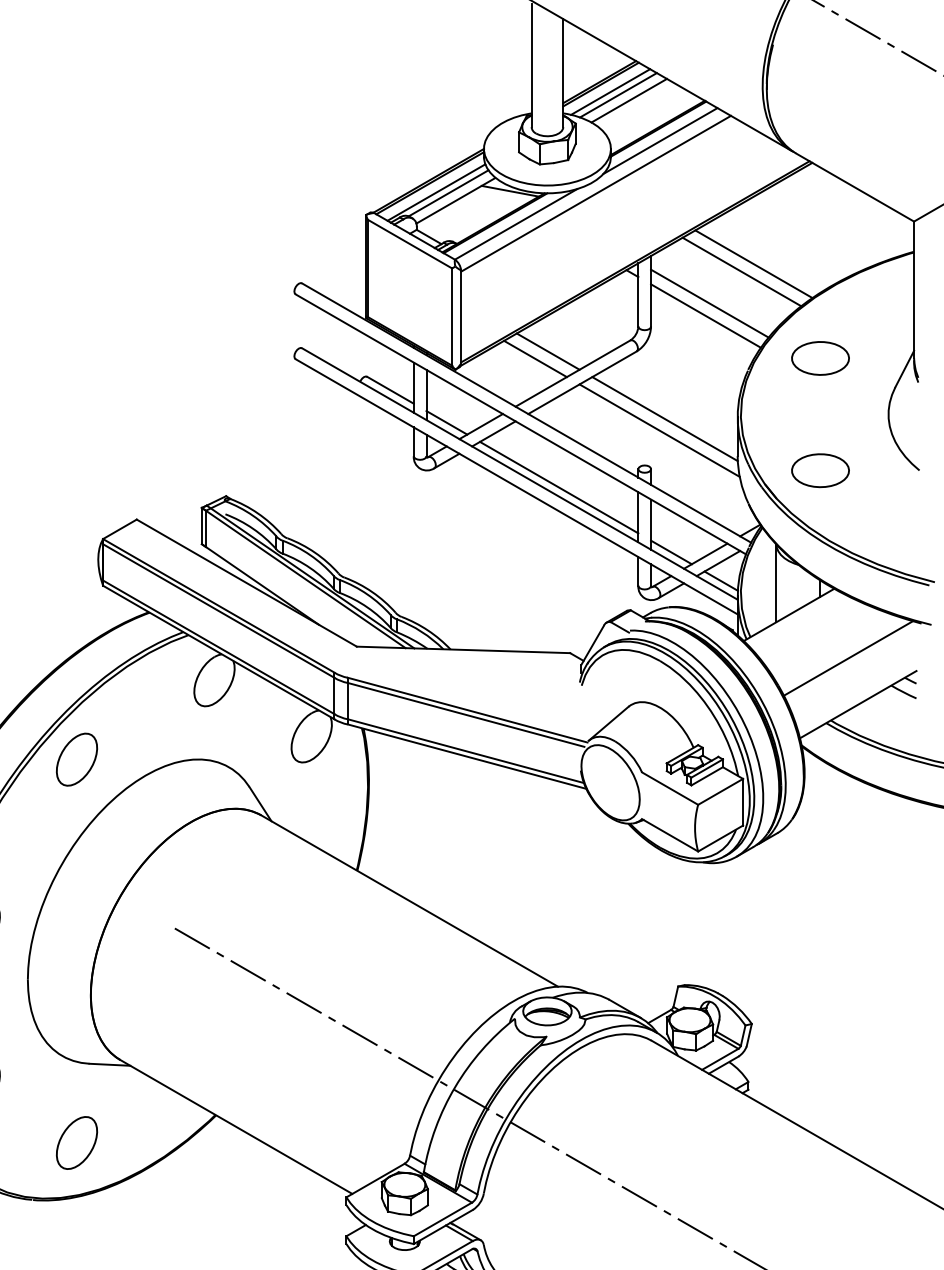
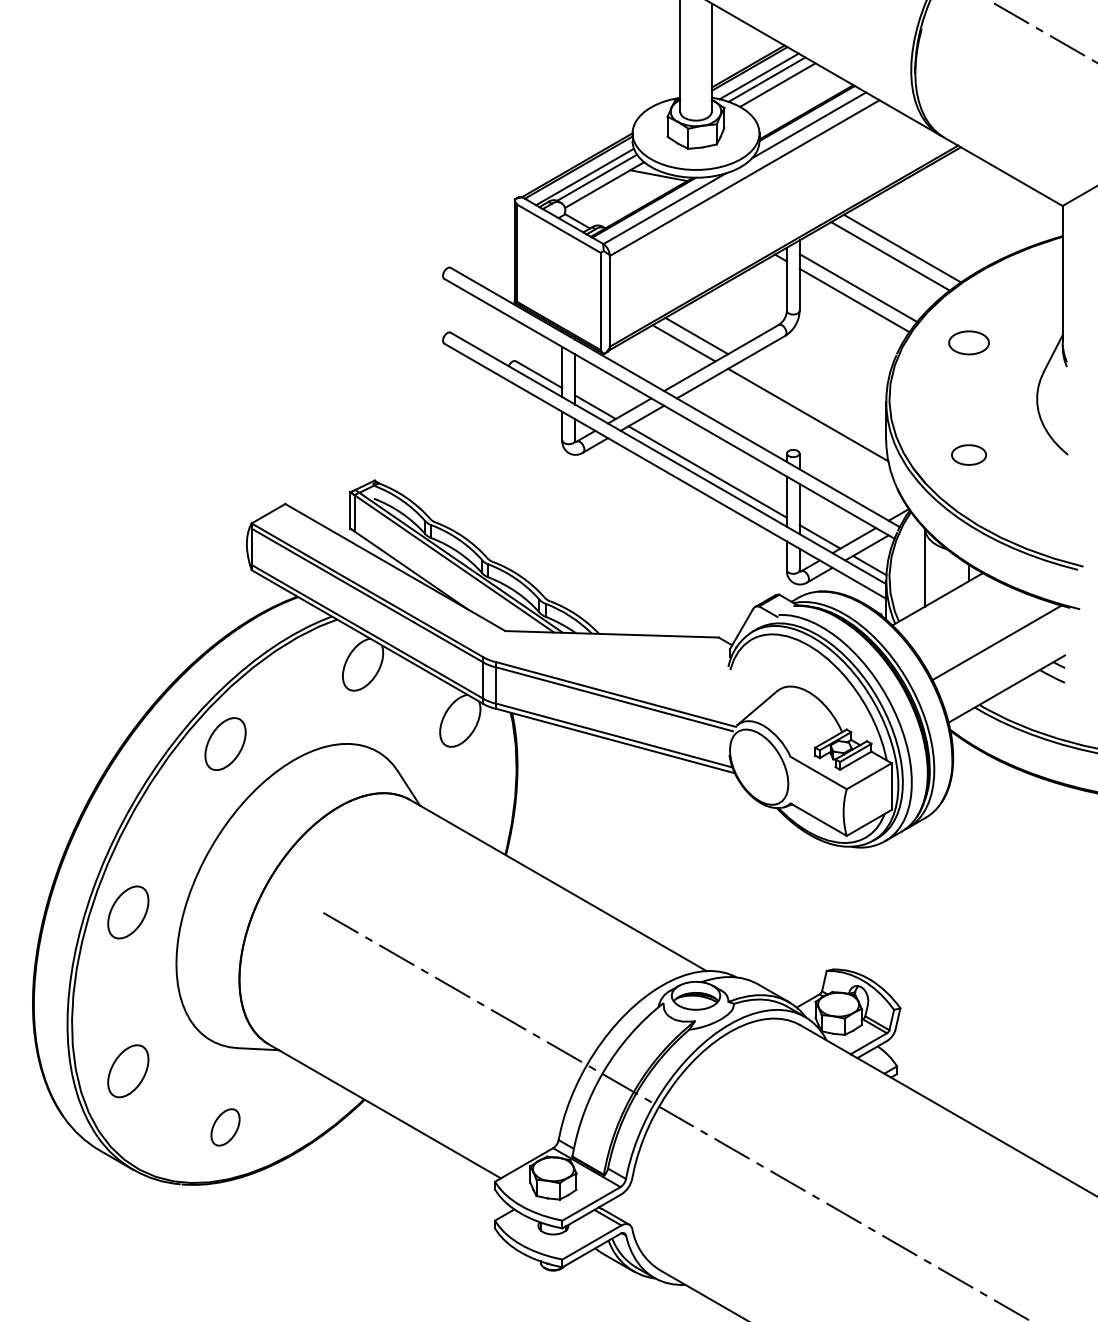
part: (819, 358) -> (968, 342), size x0.7
line: (664, 419) -> (813, 403), removed
part: (819, 470) -> (968, 454), size x0.6
part: (76, 1143) -> (225, 1127), size x0.7

